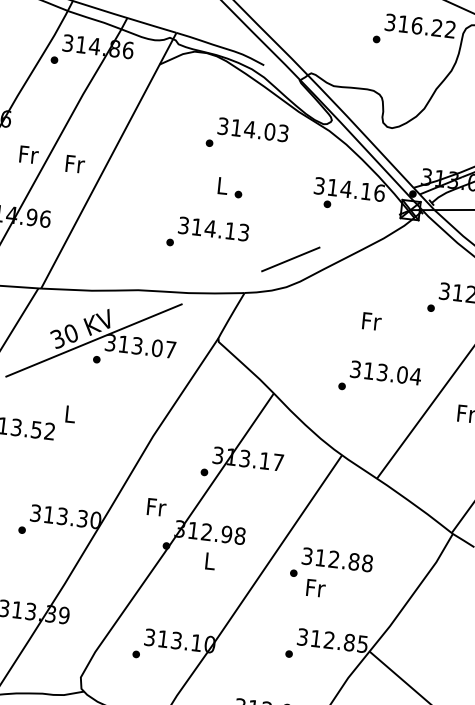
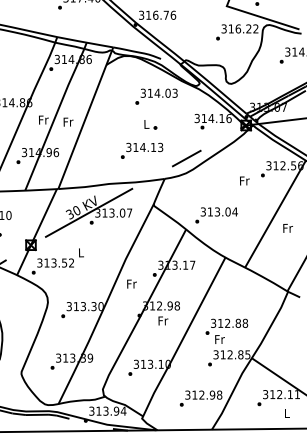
text: (371, 320) -> (244, 180), moved
text: (379, 379) -> (216, 215), moved
text: (155, 506) -> (131, 283), moved
text: (210, 560) -> (163, 320), L -> Fr
text: (330, 572) -> (226, 330), moved

